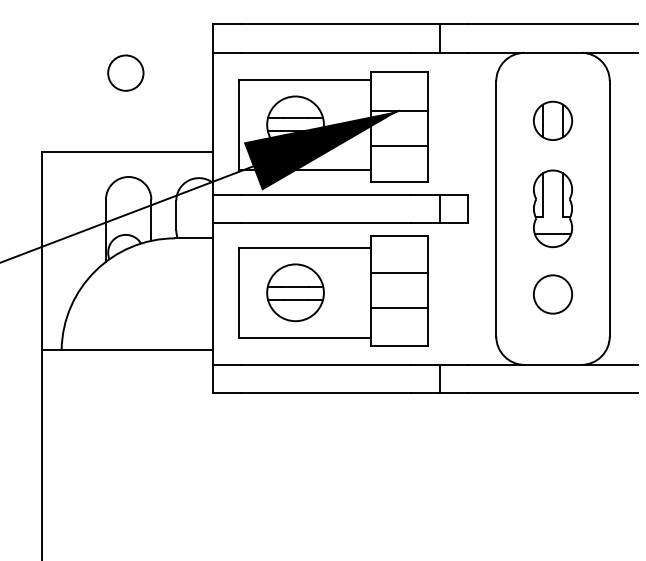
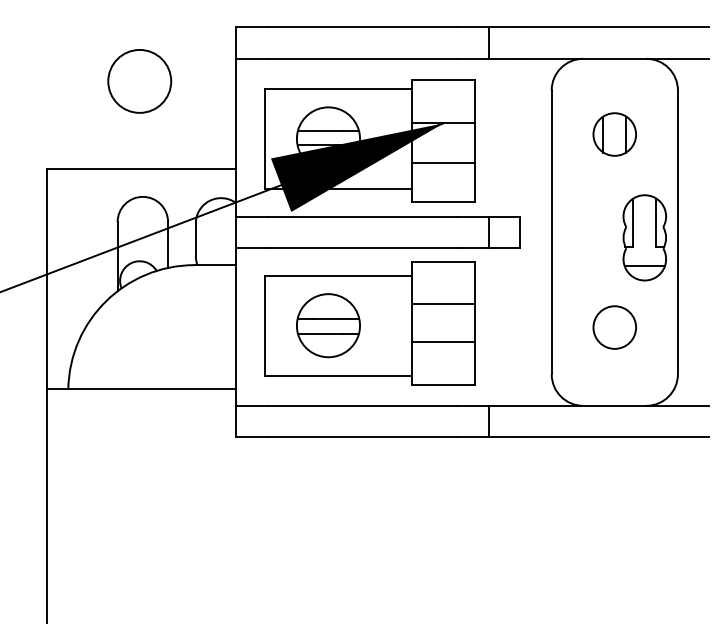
circle: (125, 72) -> (139, 80), size x1.6
part: (552, 208) -> (644, 237), moved

